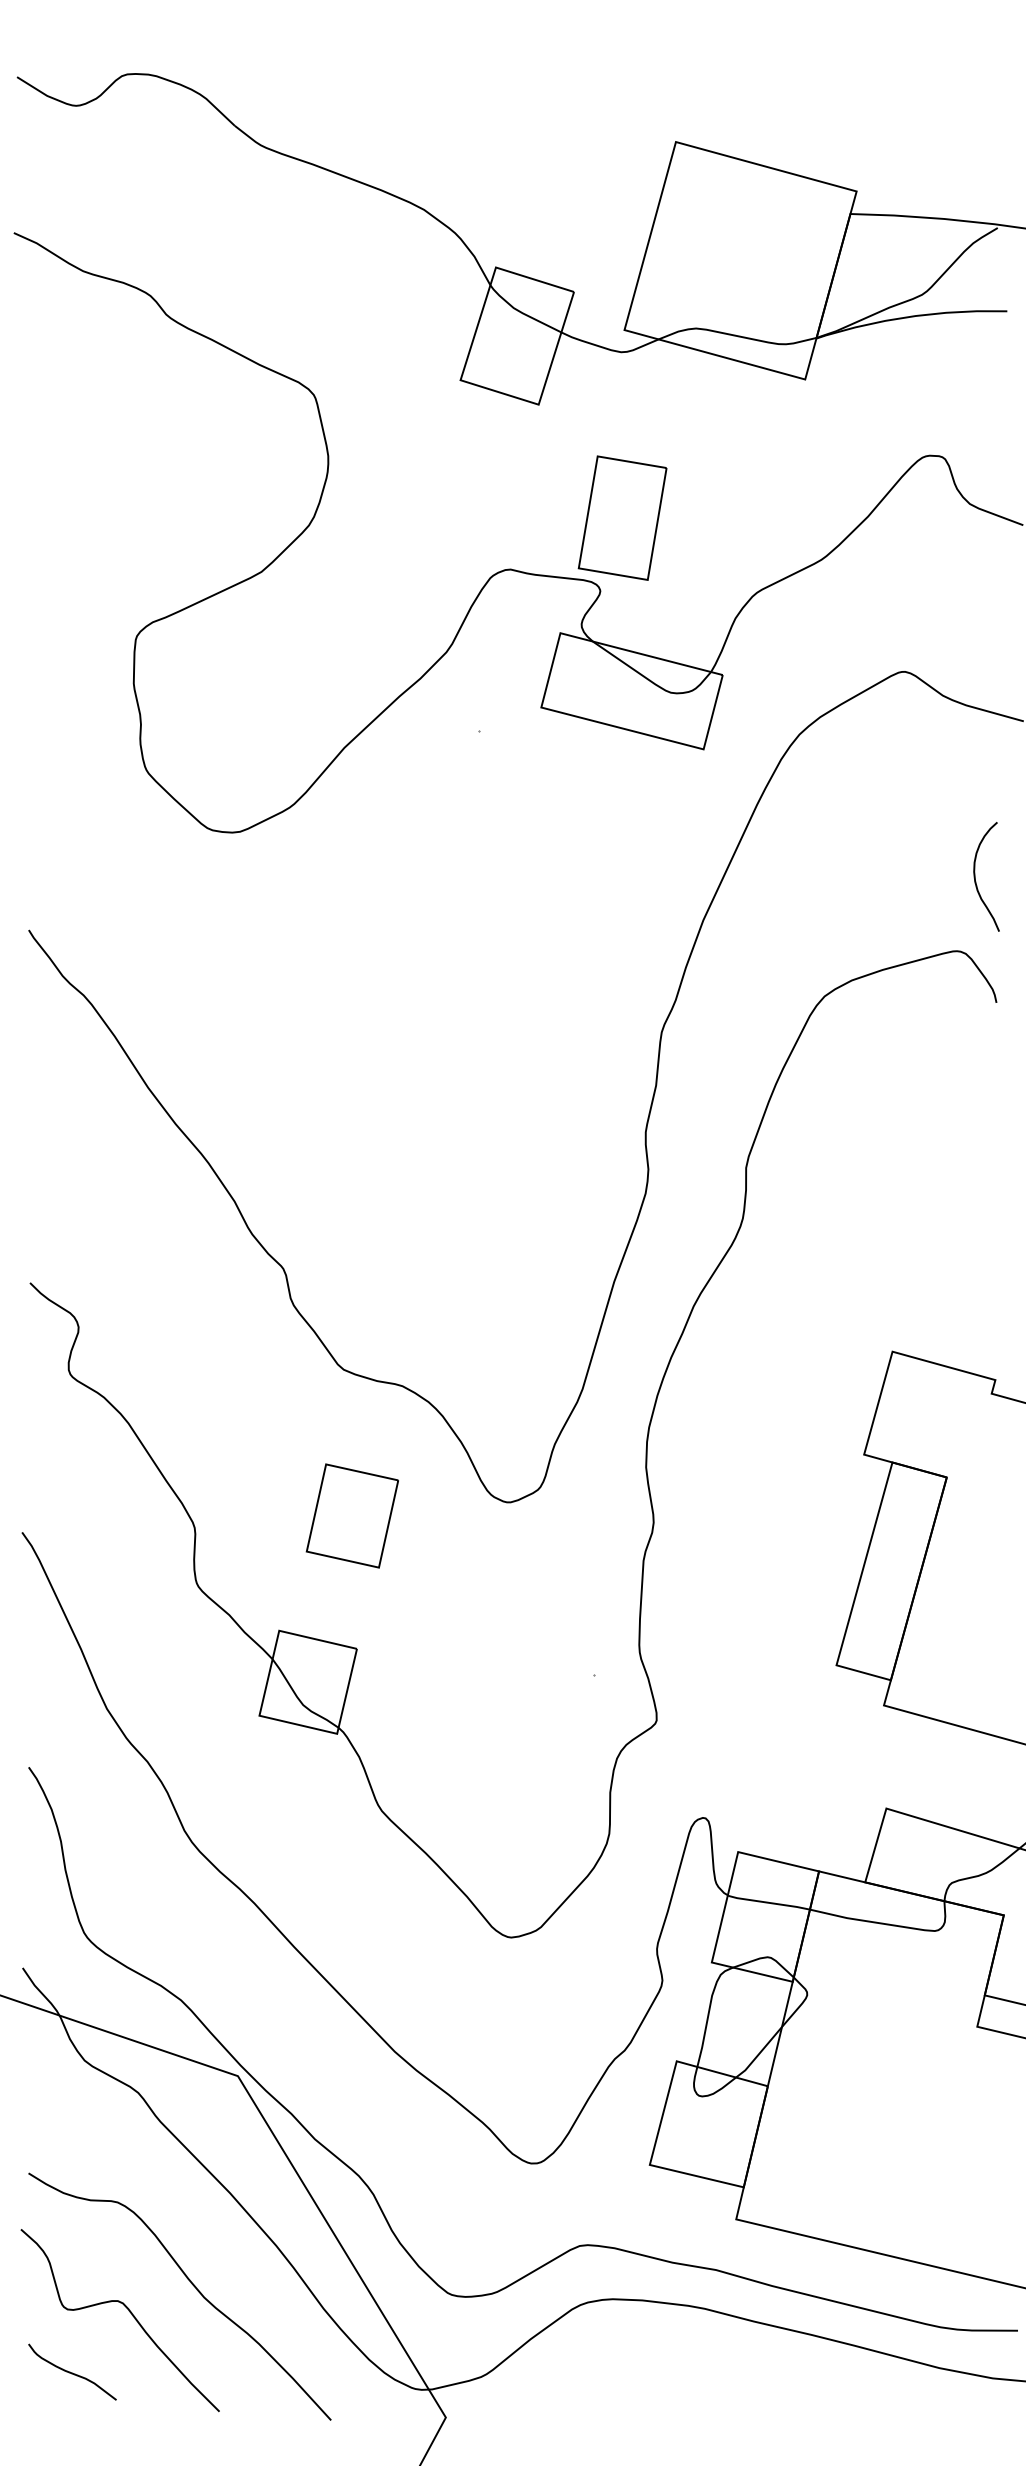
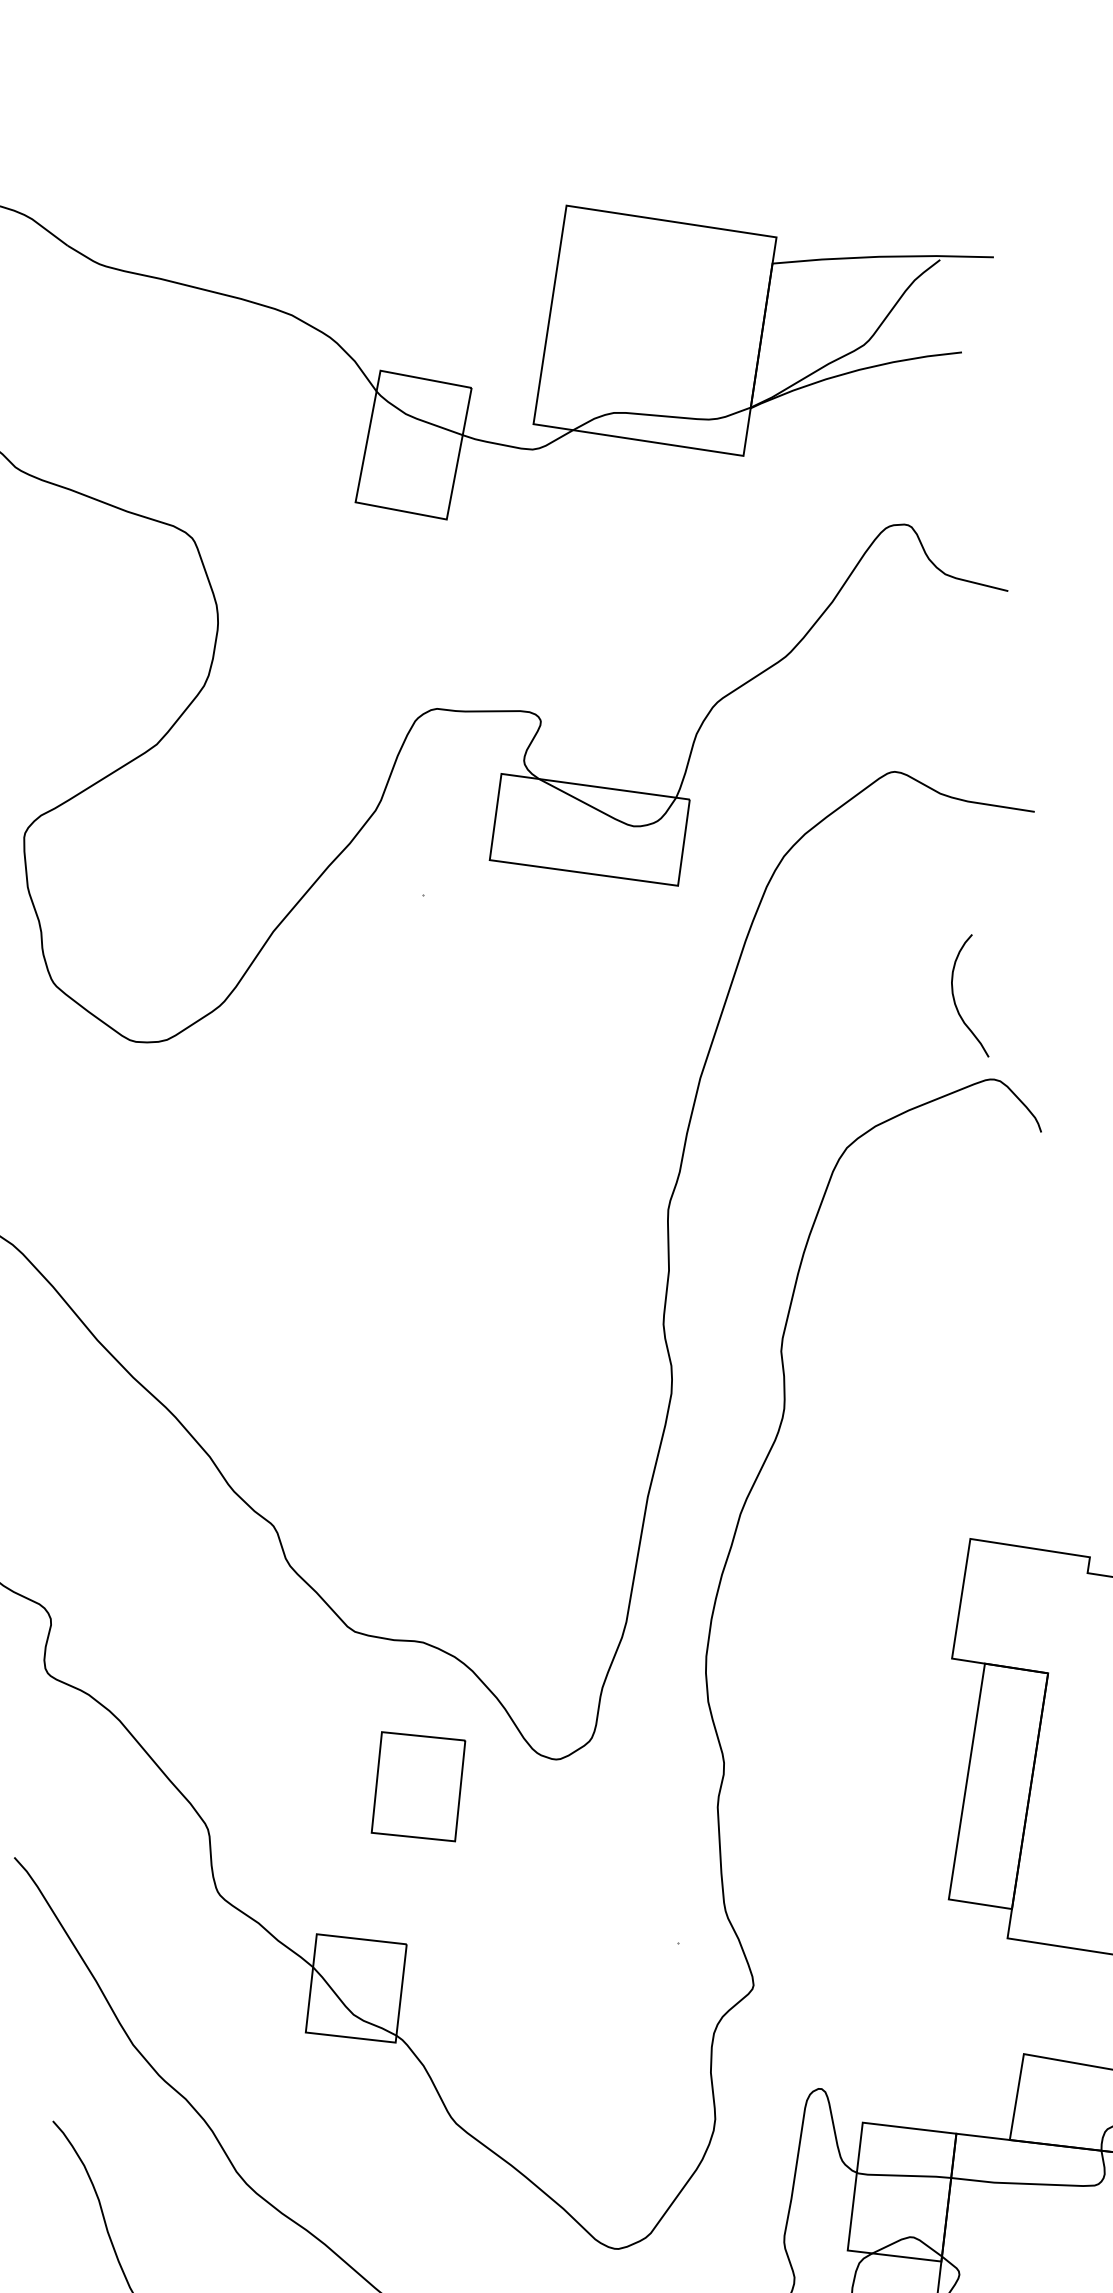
part: (622, 517) -> (556, 635), removed
curve: (975, 876) -> (954, 998), moved
part: (351, 1515) -> (417, 1786), moved

